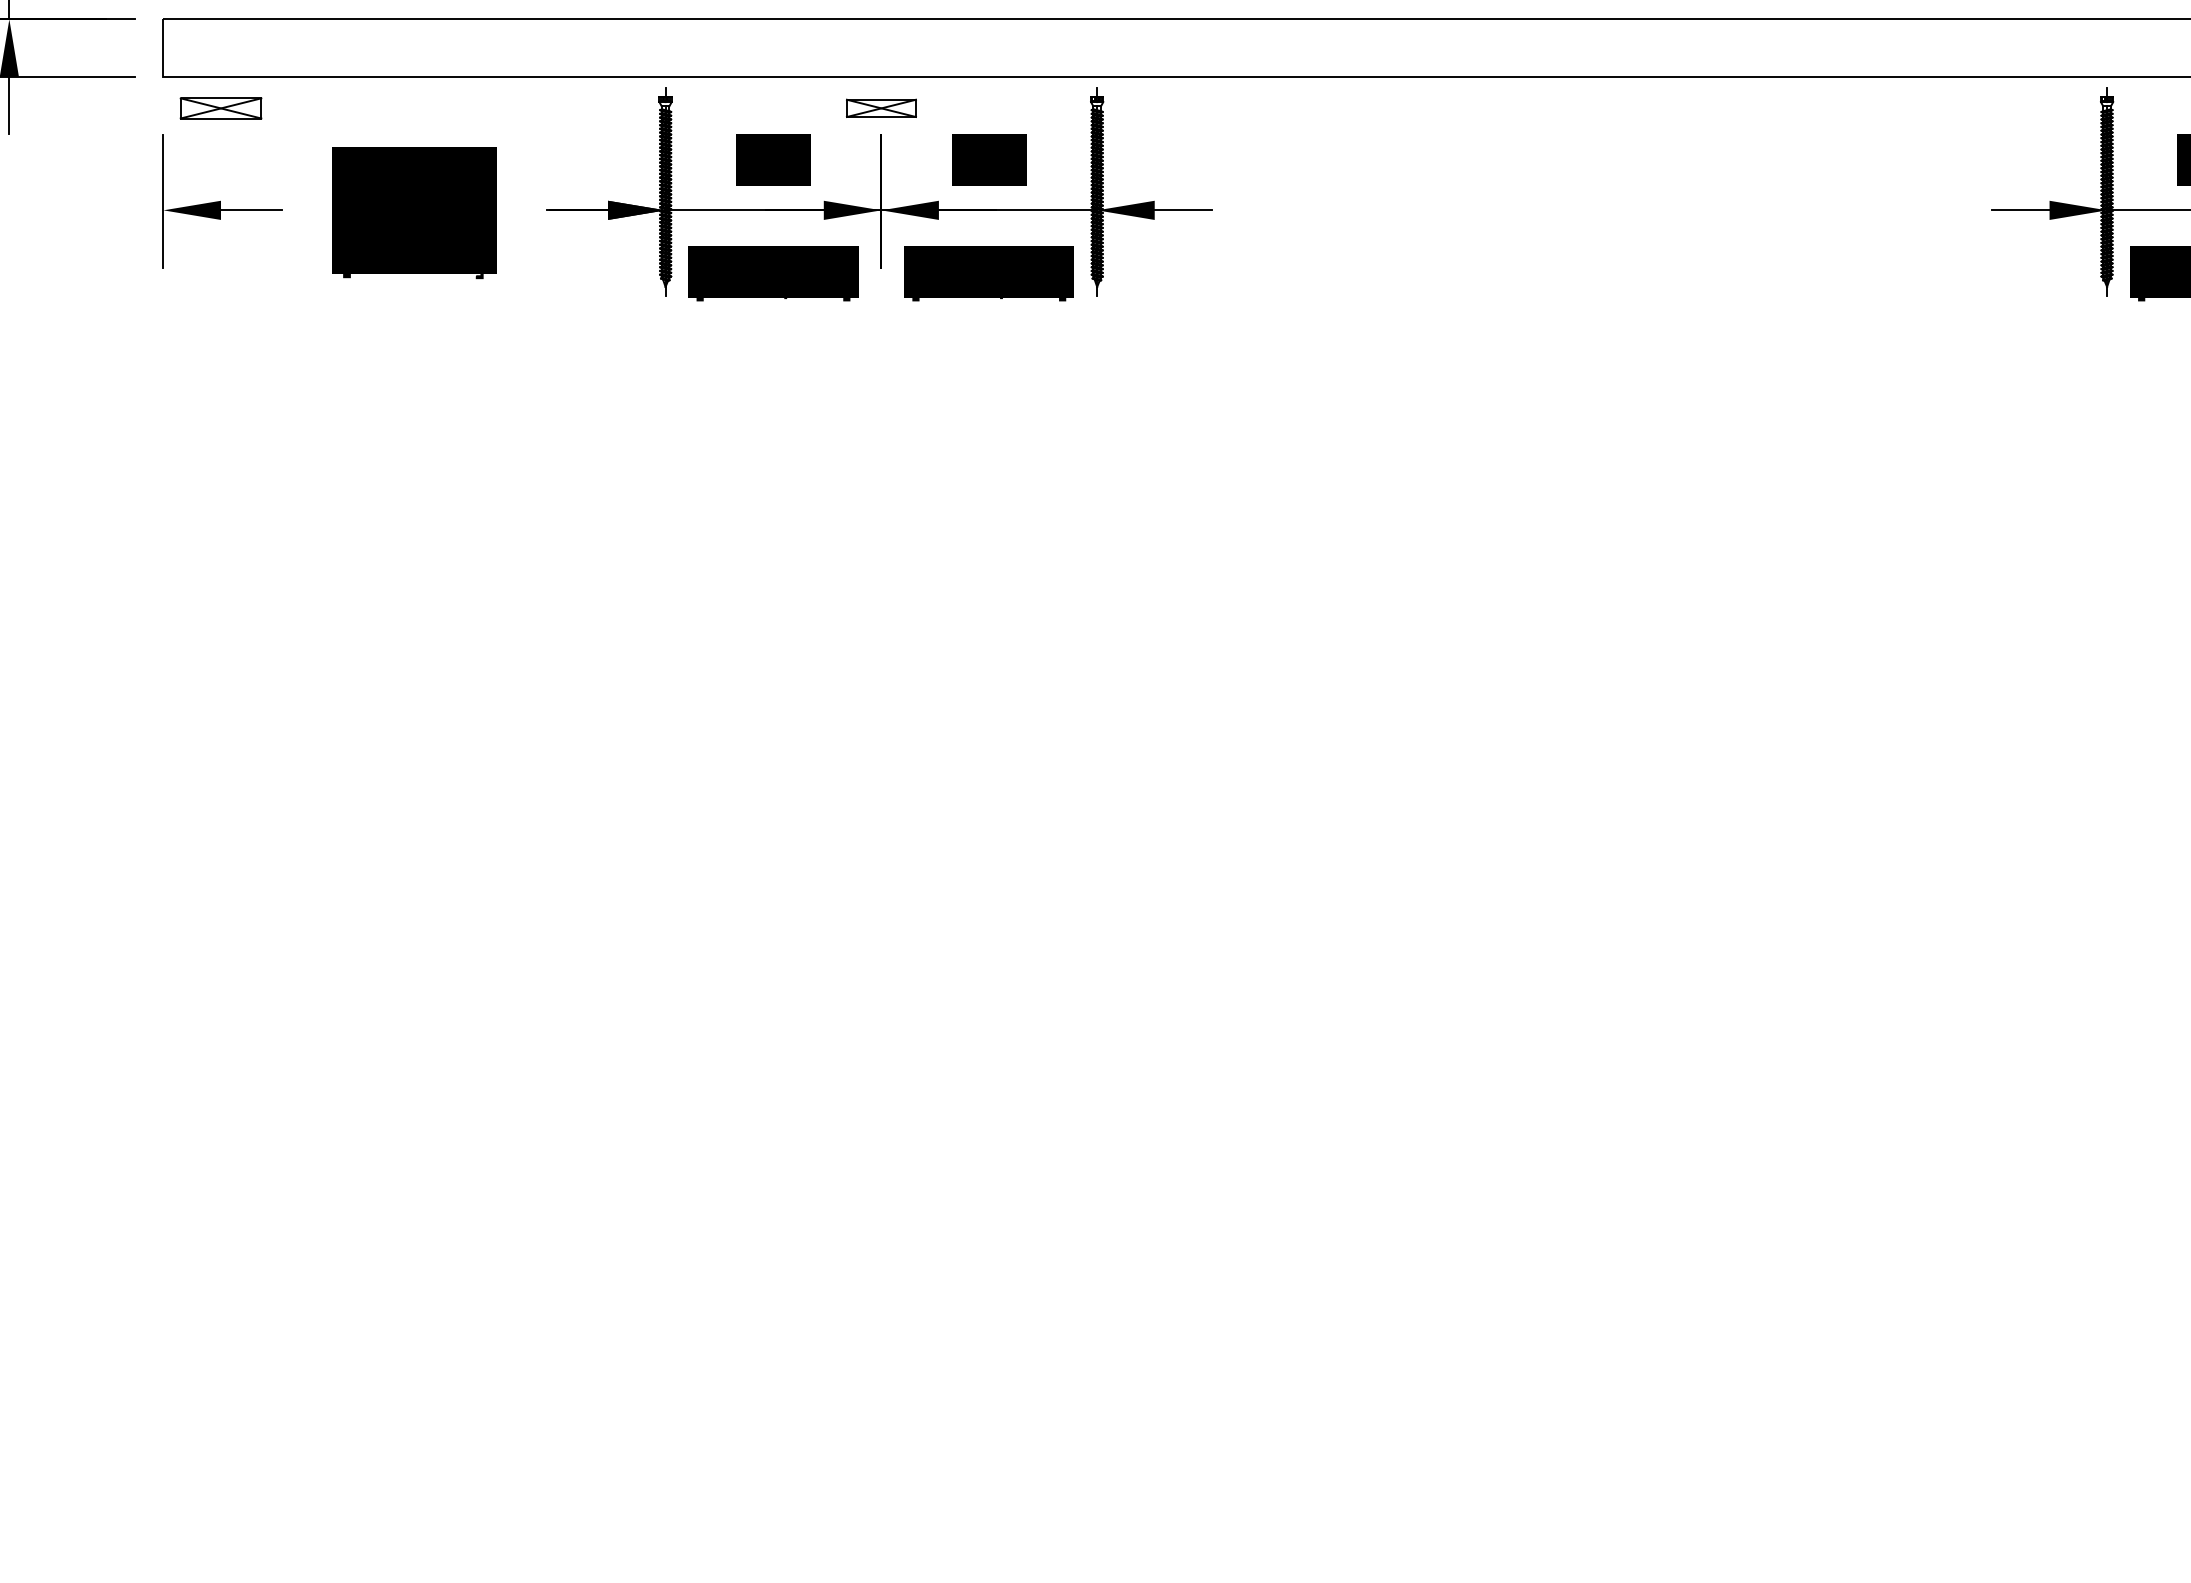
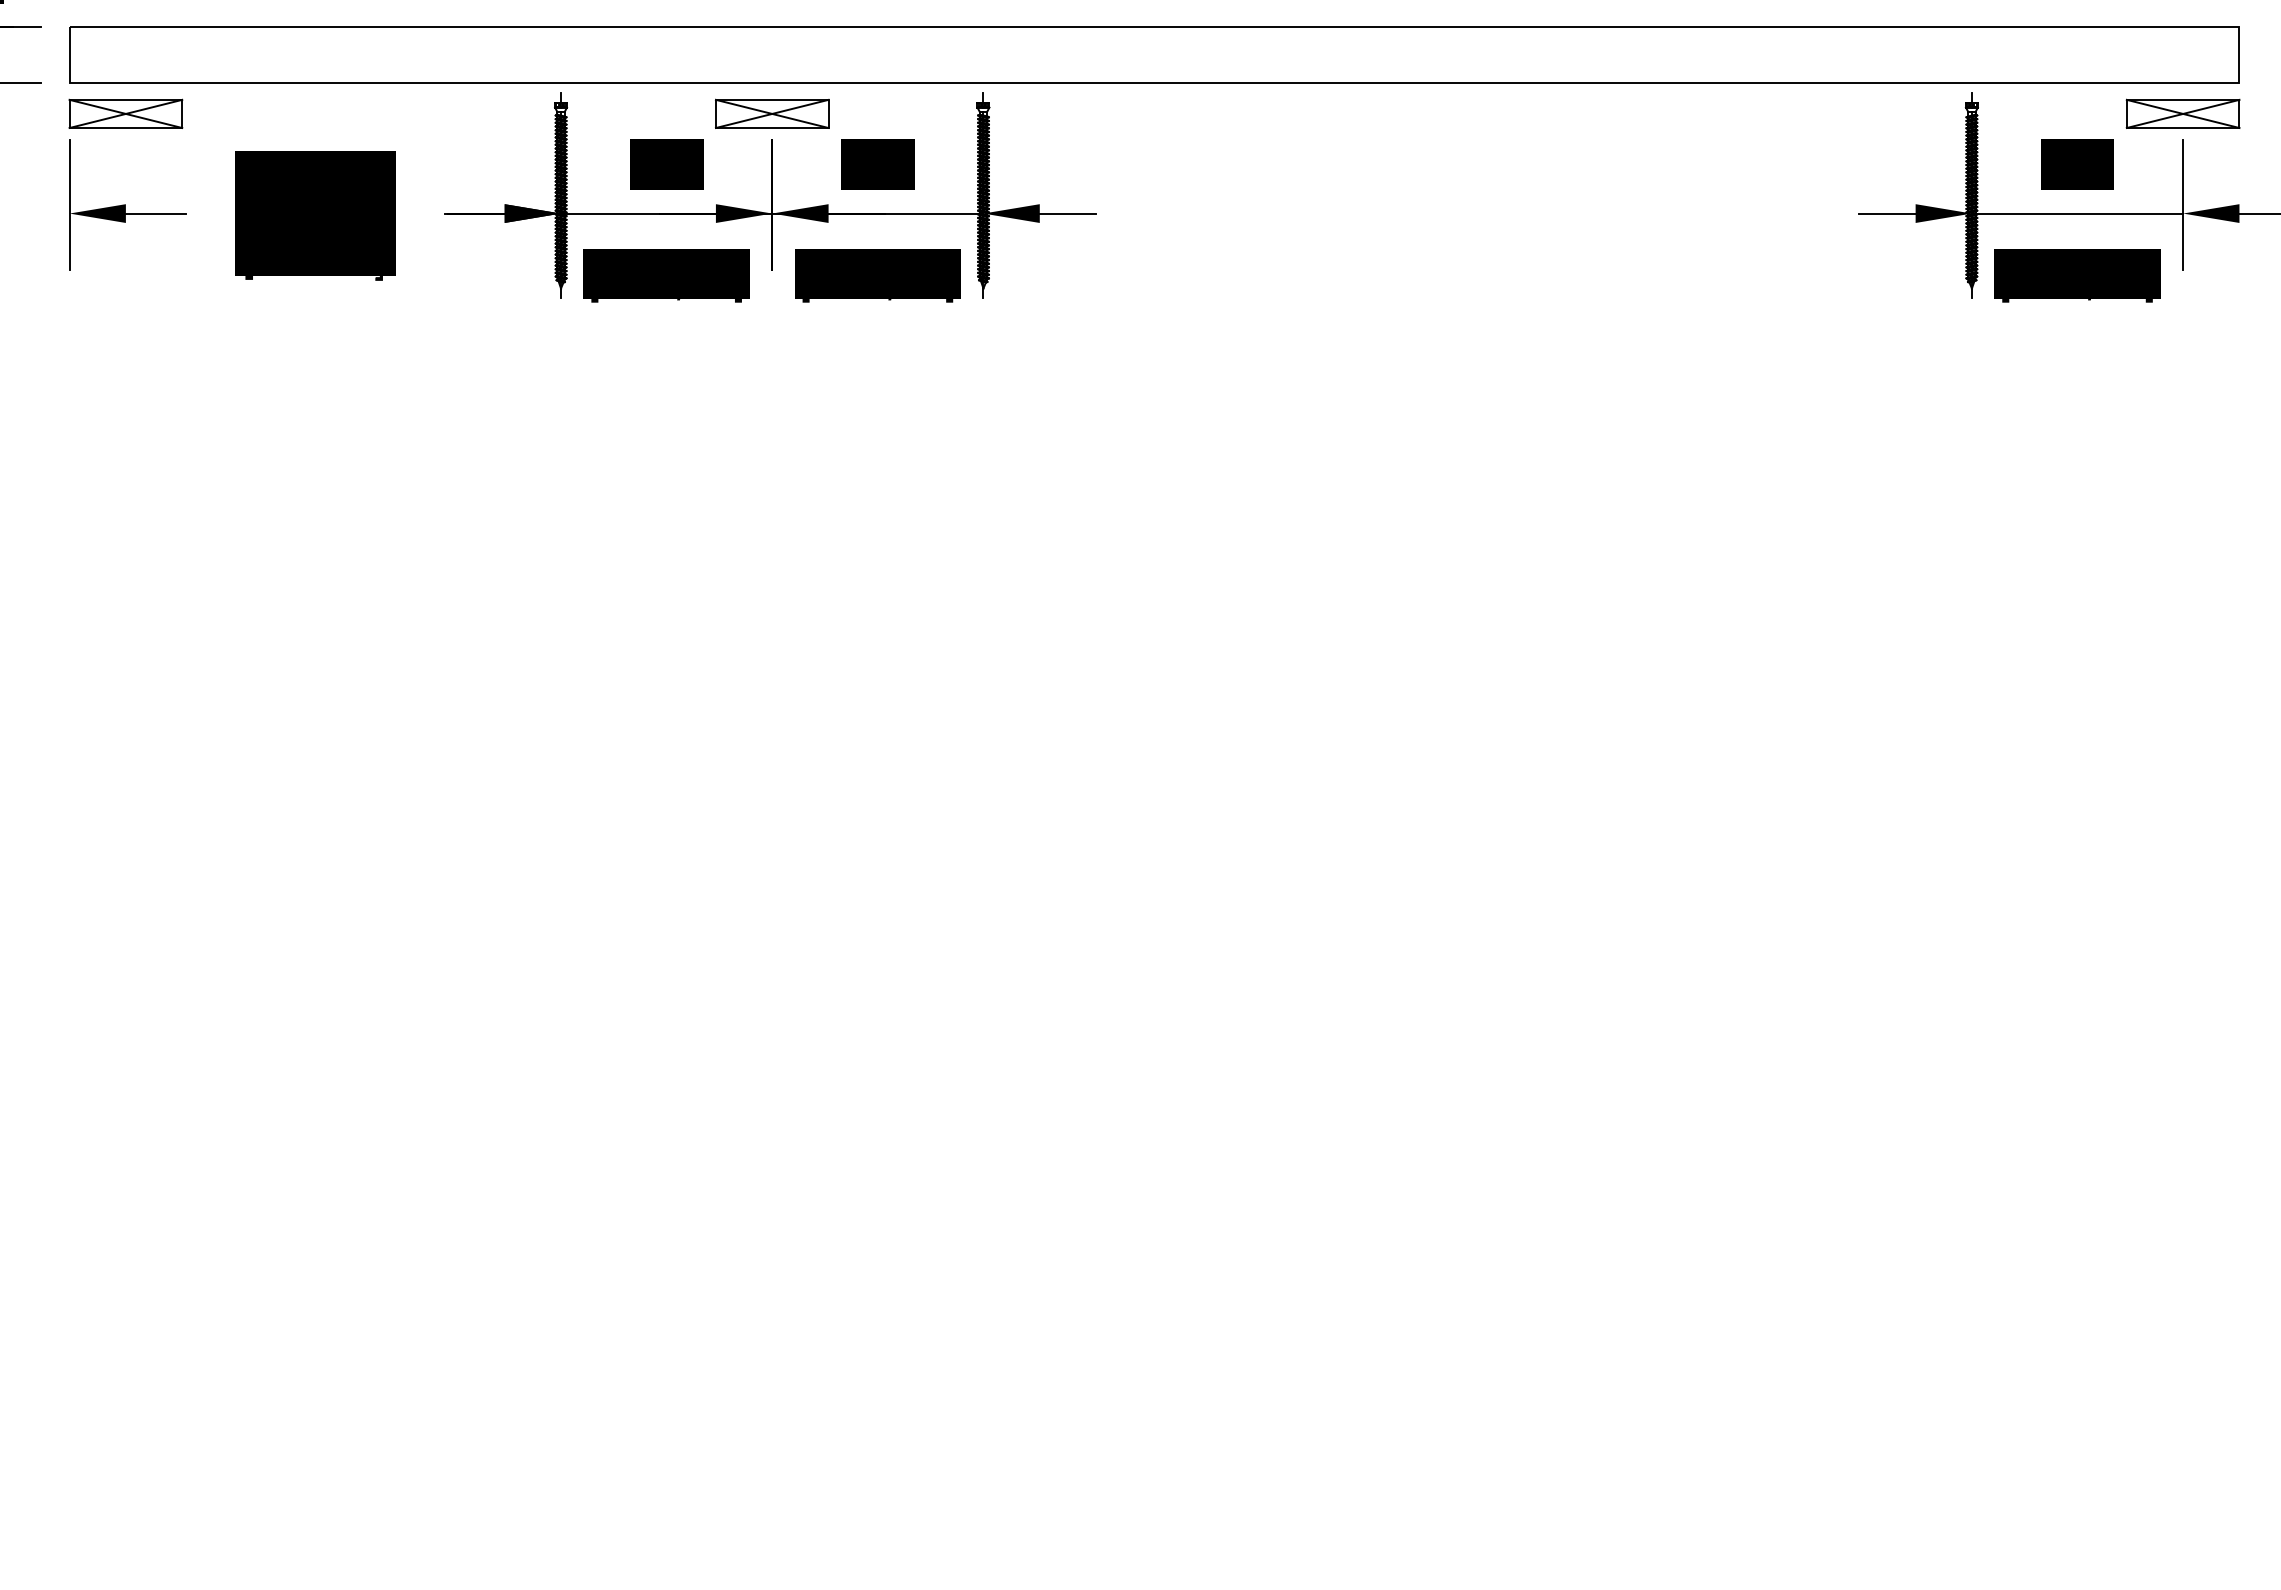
part: (220, 108) -> (125, 113), size x1.43
part: (881, 108) -> (772, 113), size x1.67

